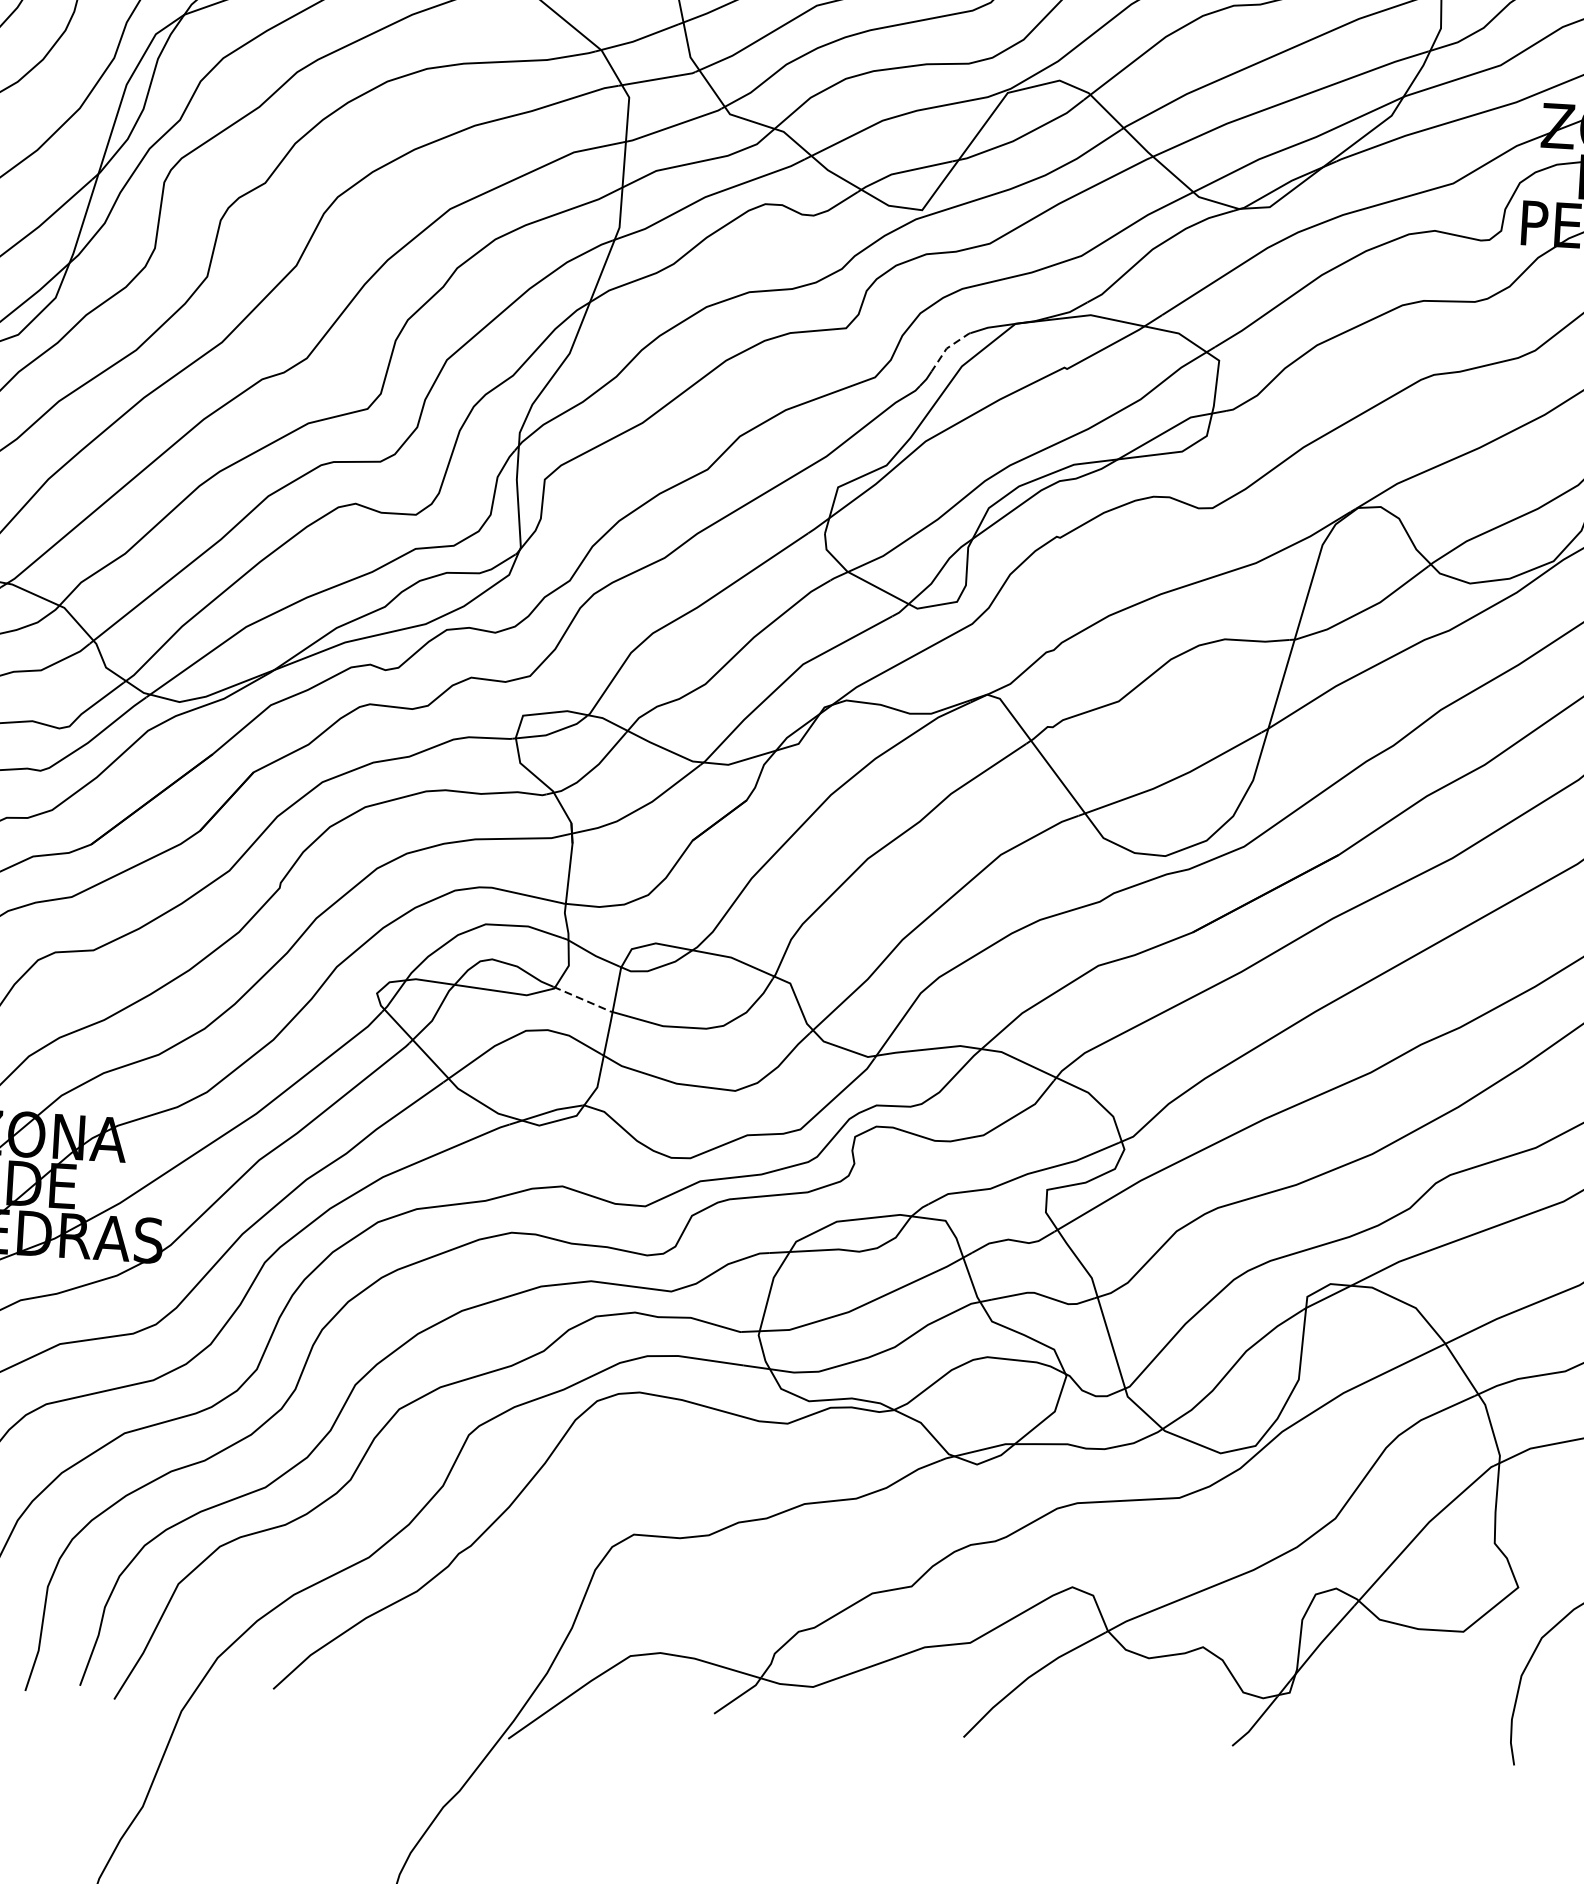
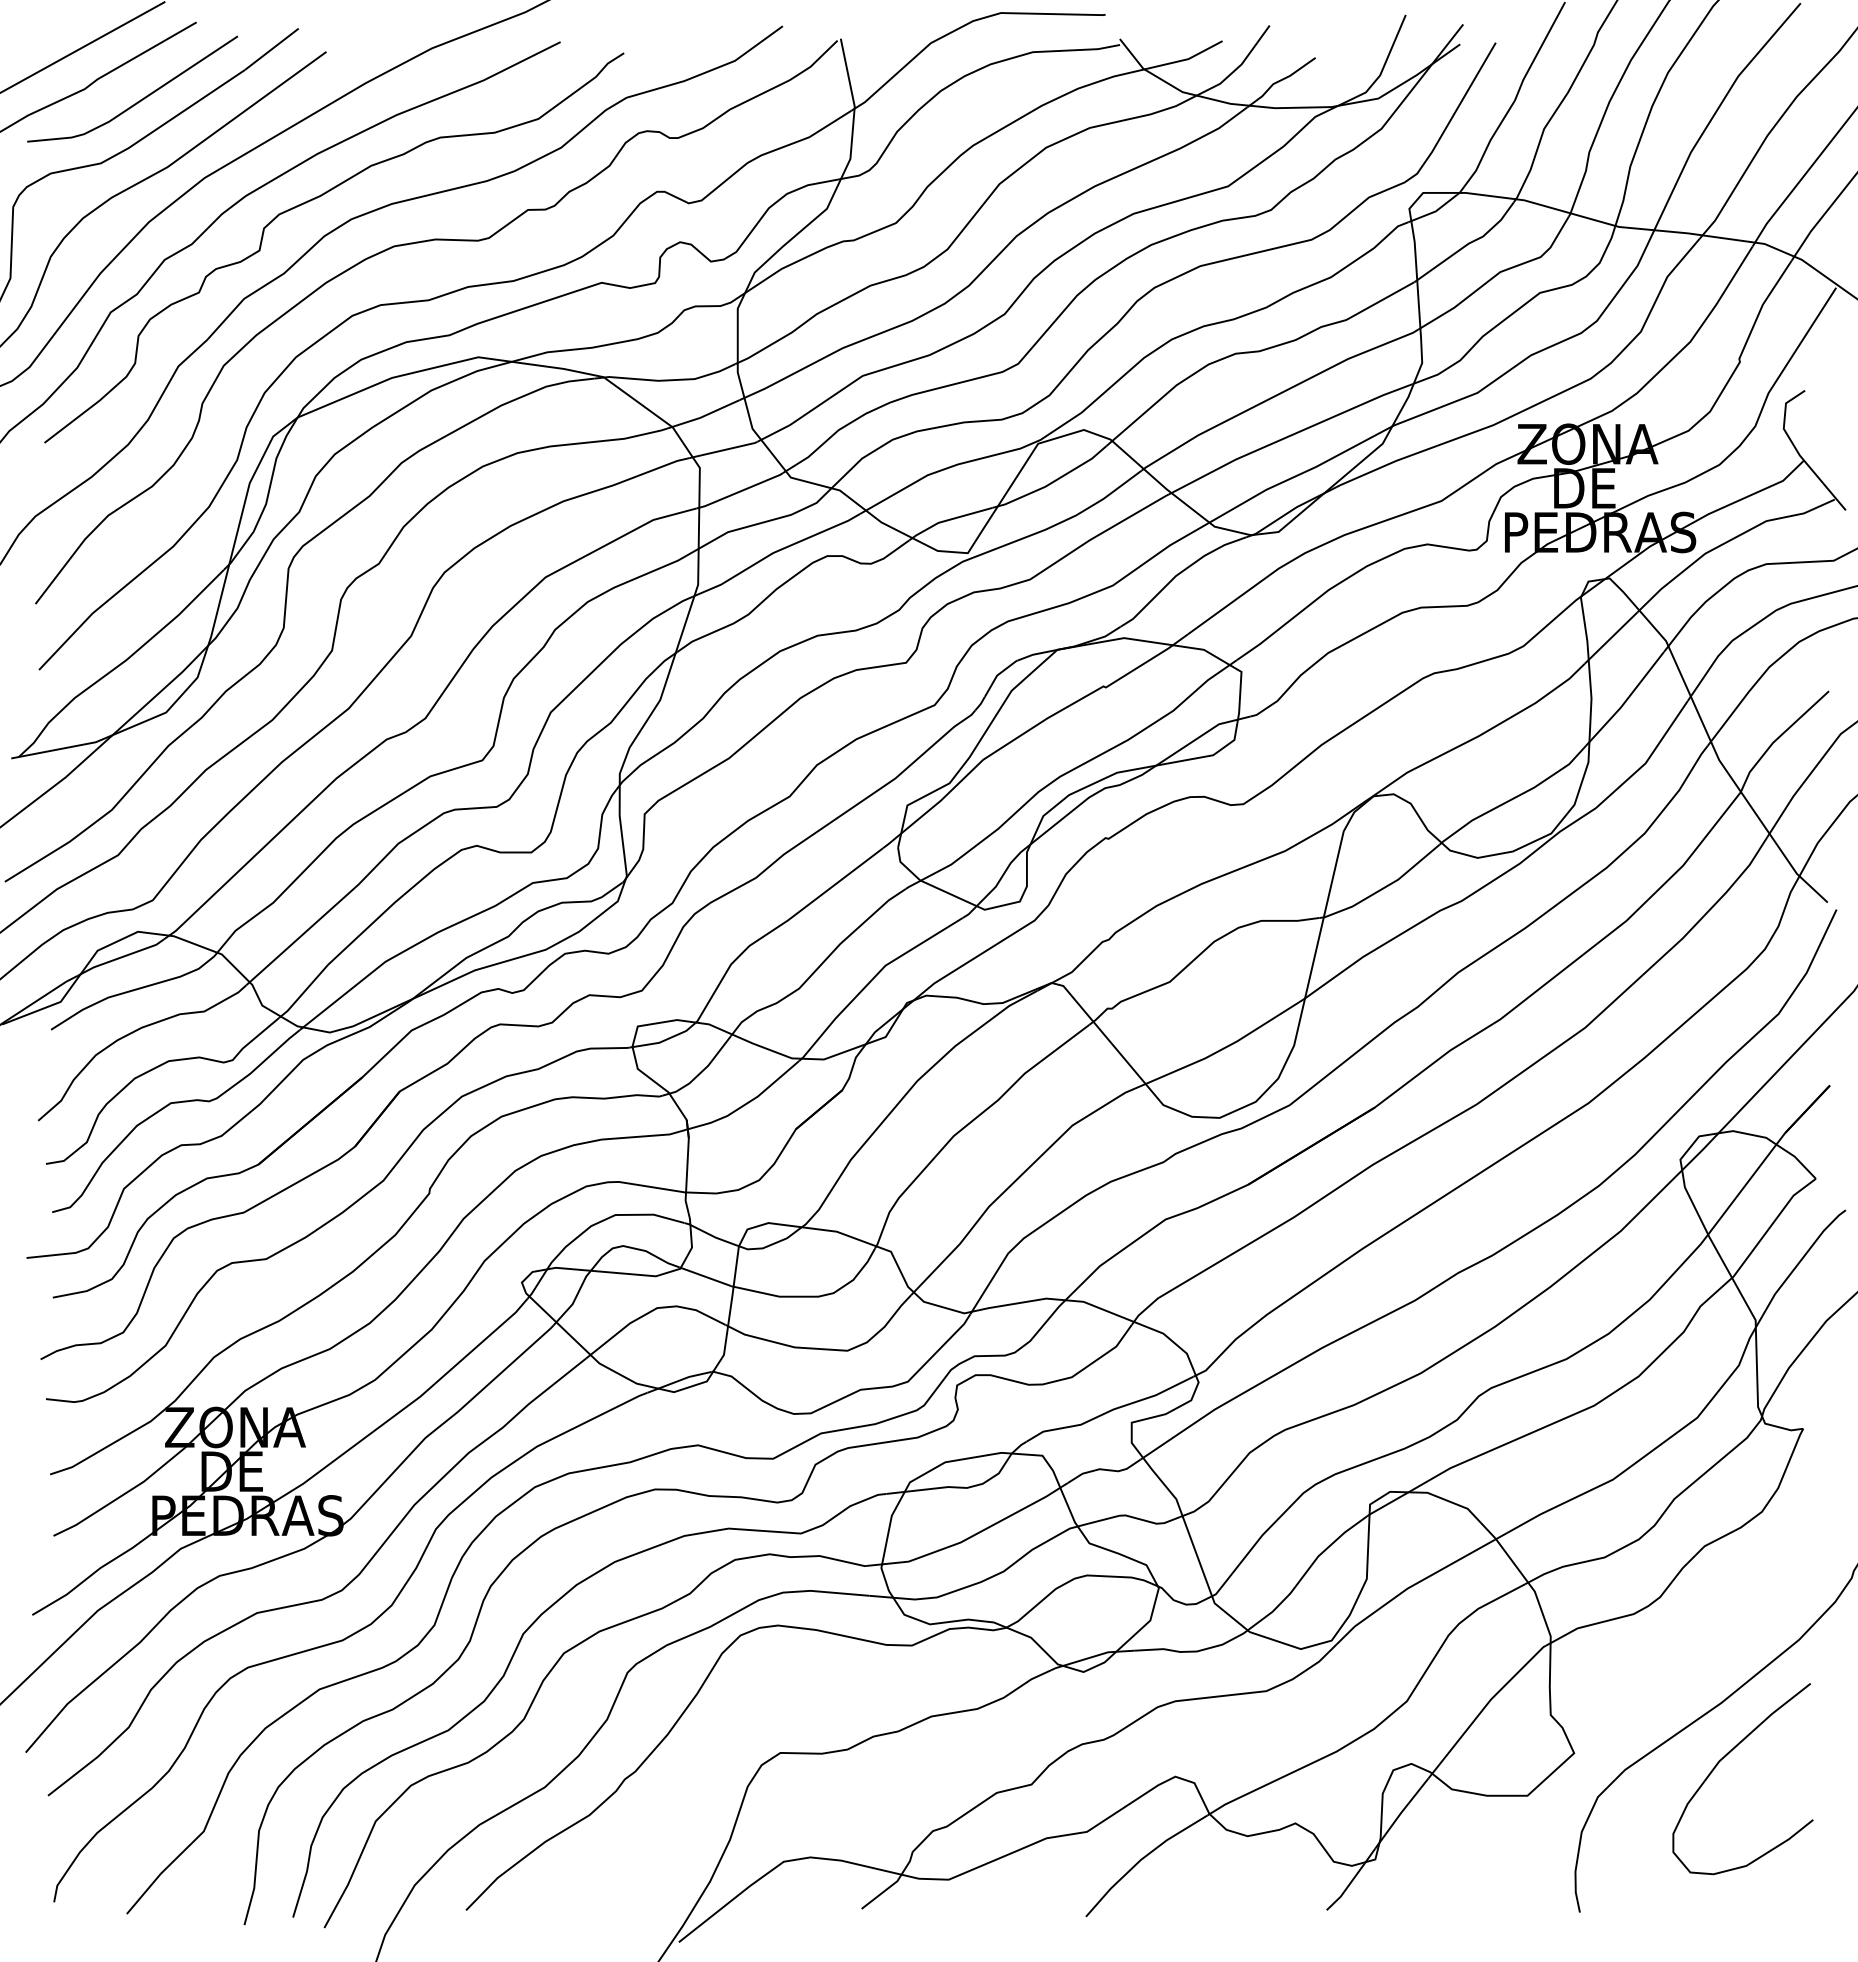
line: (947, 348) -> (997, 675), dashed -> solid
line: (581, 998) -> (705, 1276), dashed -> solid

